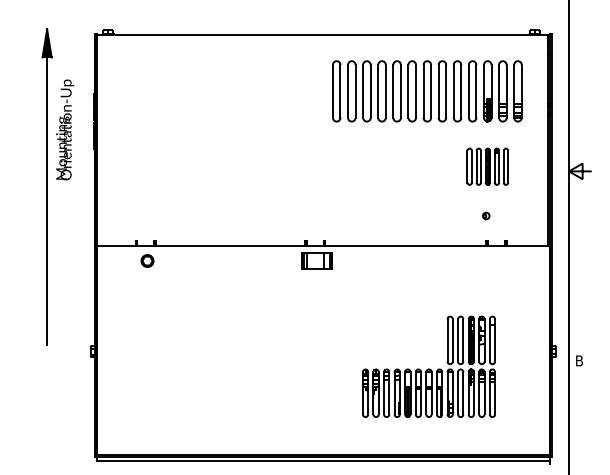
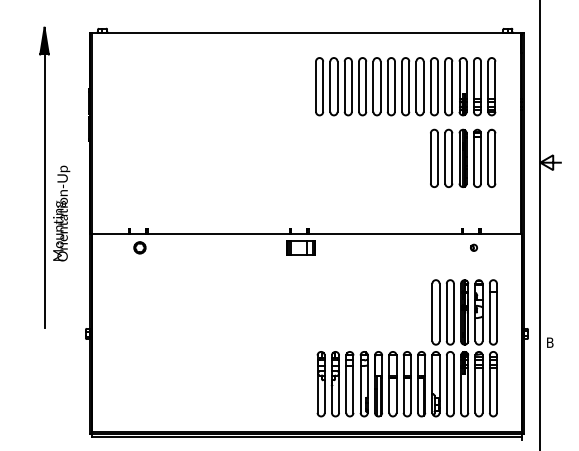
text: (65, 129) -> (61, 213), moved
part: (487, 166) -> (462, 158), size x1.67
part: (486, 215) -> (474, 247), moved
part: (428, 366) -> (406, 348), size x1.43

